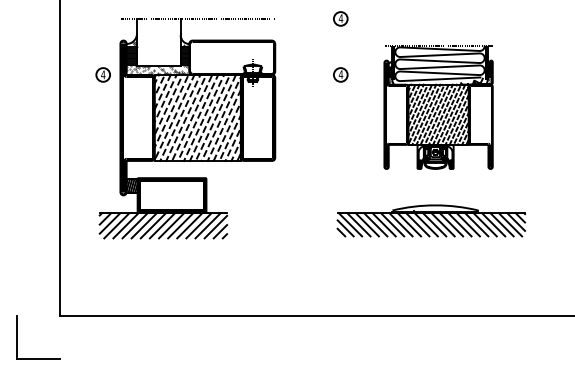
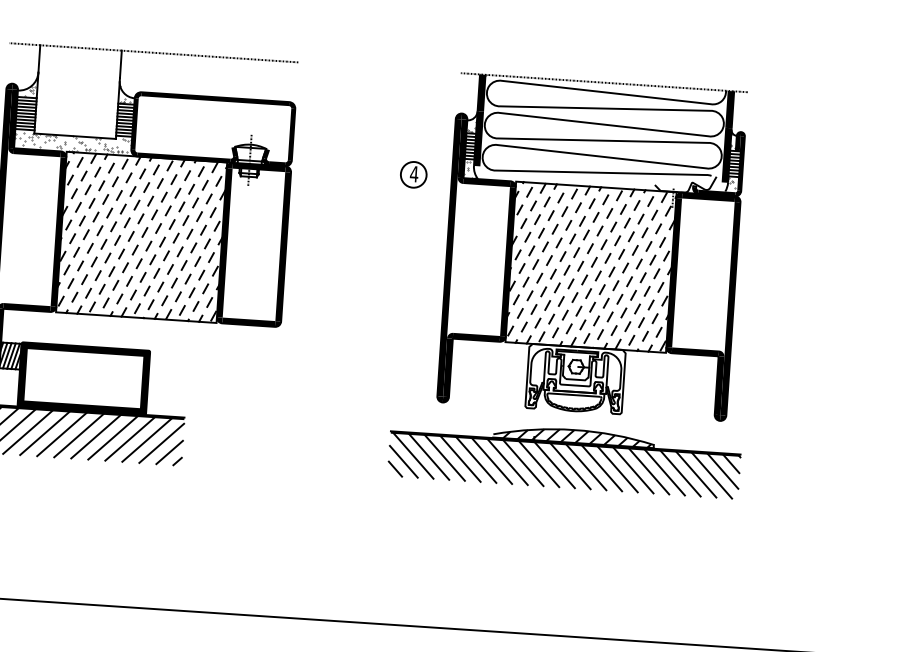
part: (340, 18) -> (420, 69), removed
part: (438, 107) -> (592, 247), size x1.43
hatch: (437, 208) -> (577, 436), added

